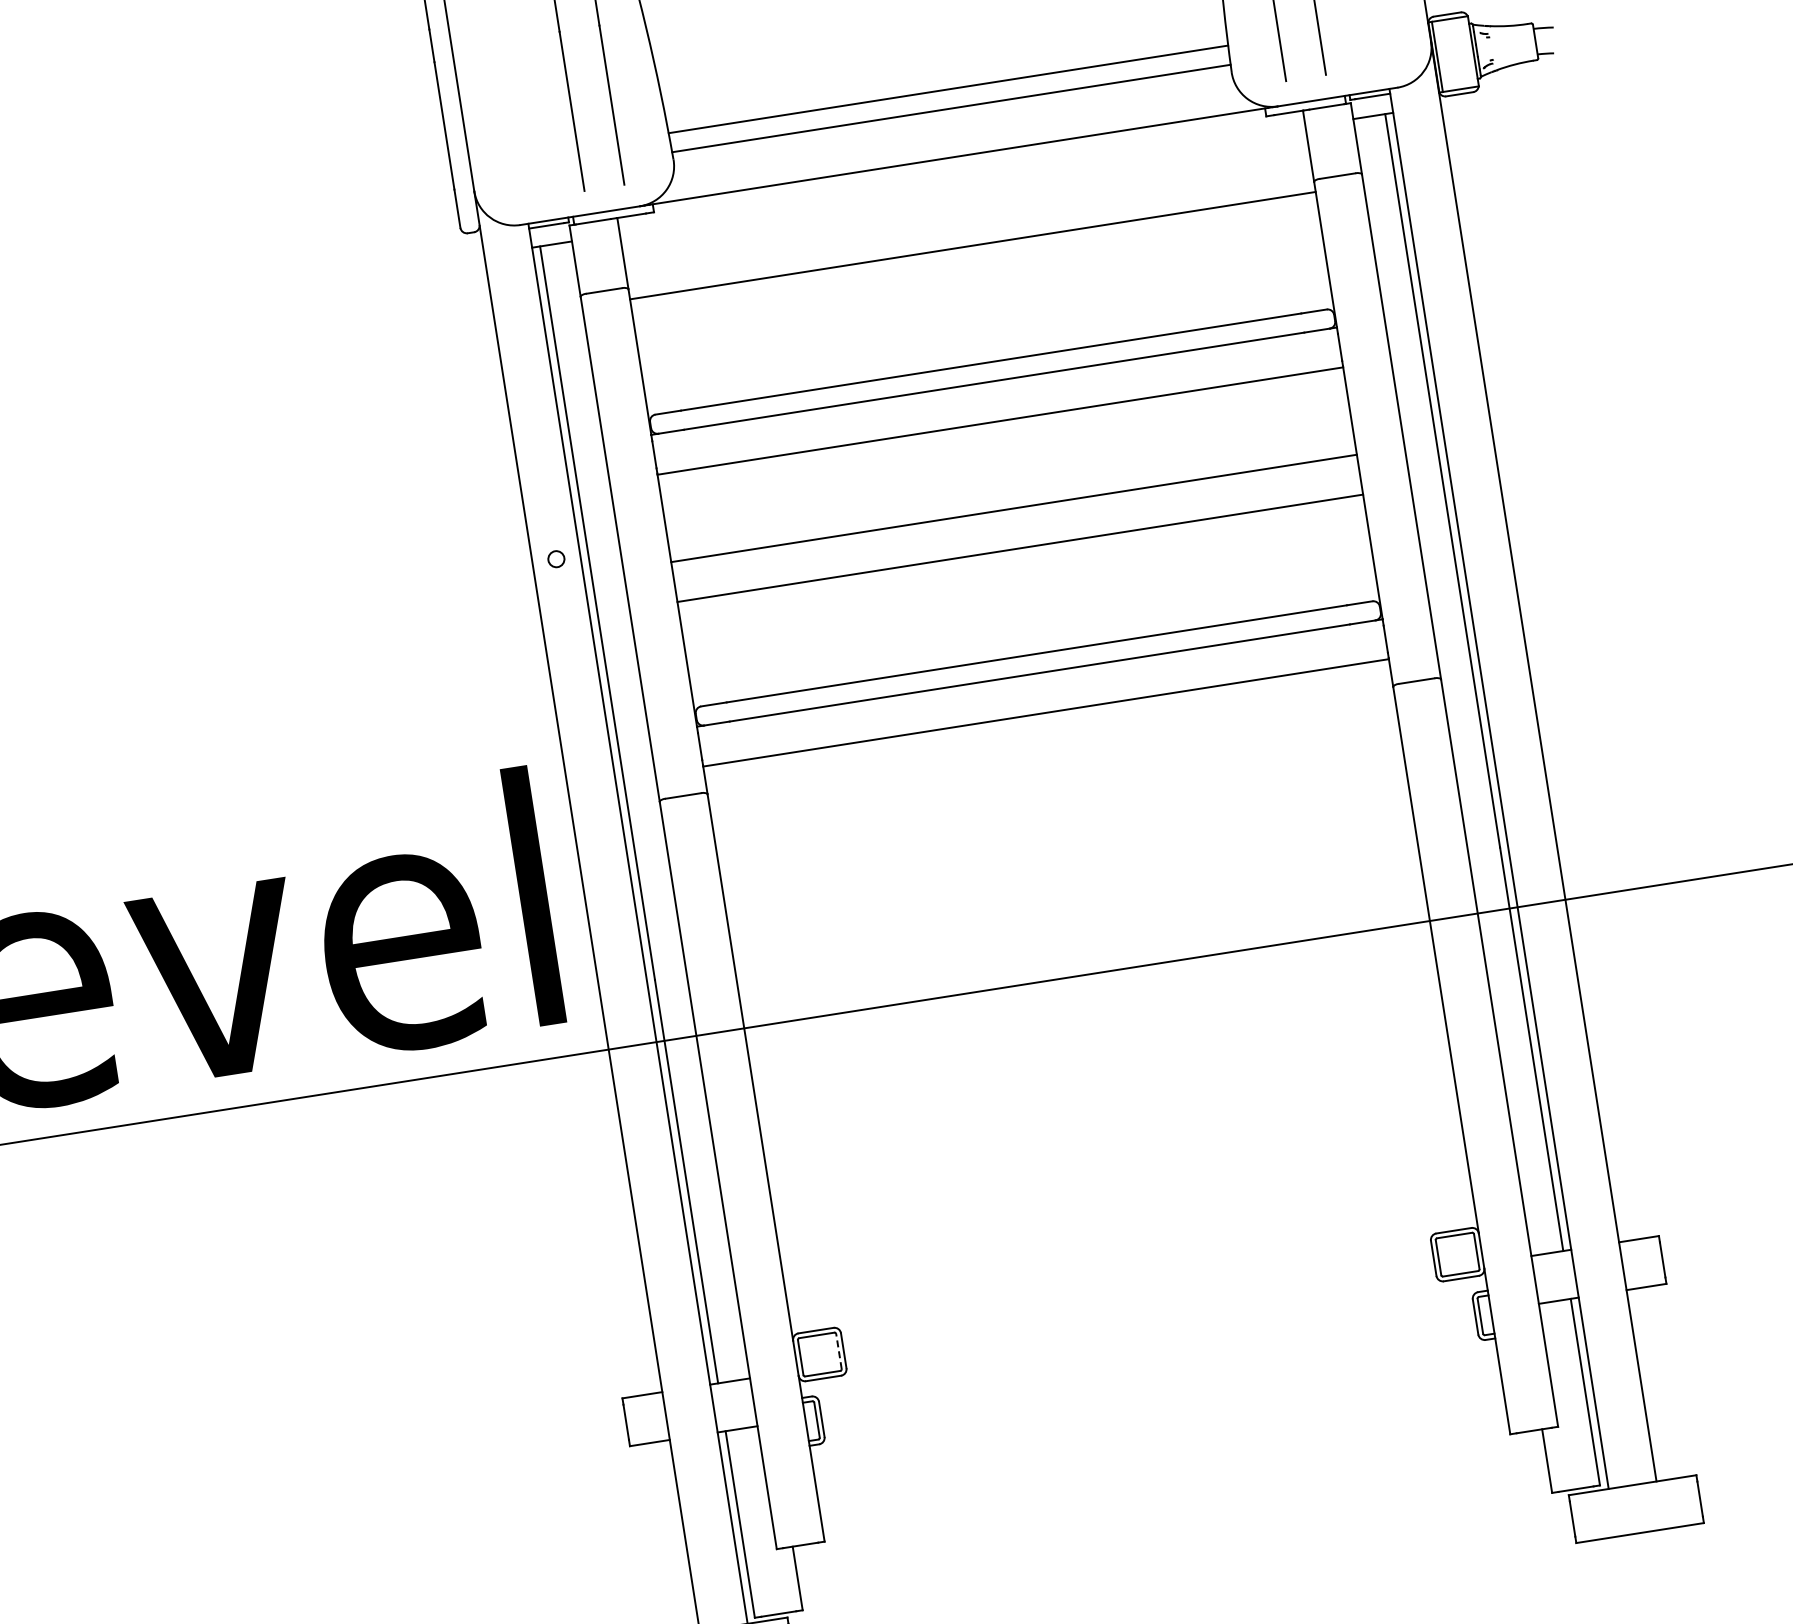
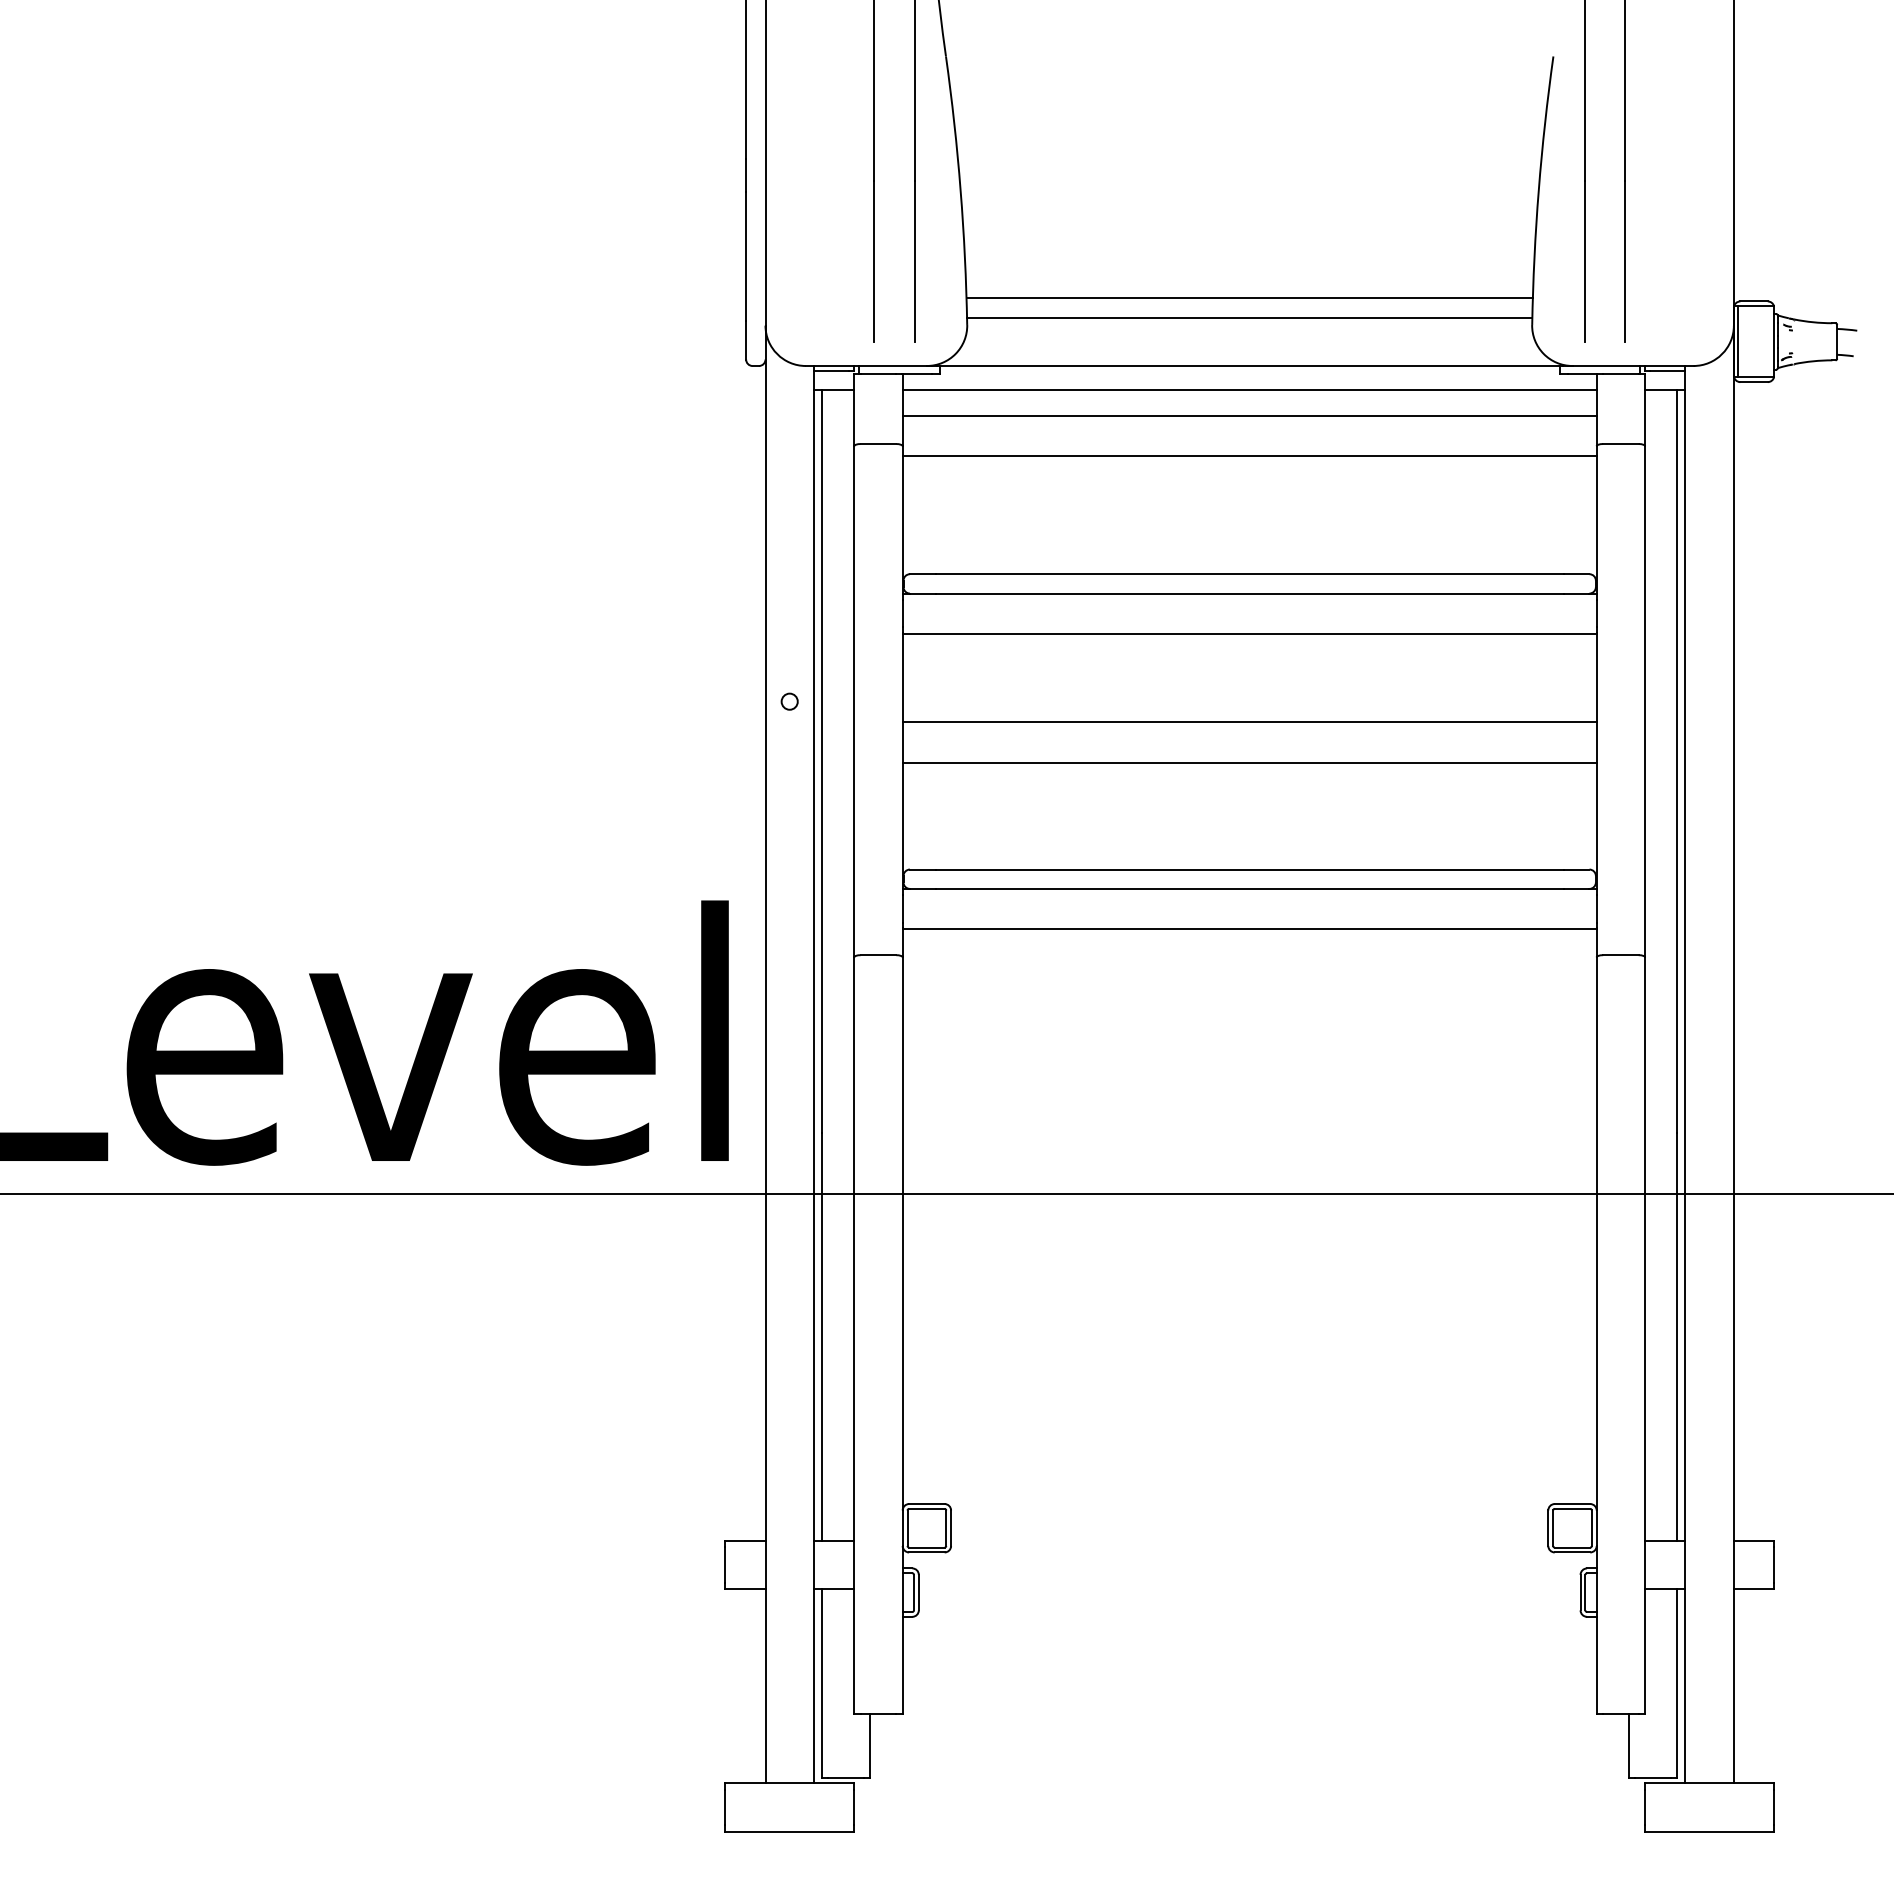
line: (962, 180) -> (1249, 390), added
line: (966, 206) -> (1249, 416), added
line: (839, 1351) -> (946, 1528), dashed -> solid

